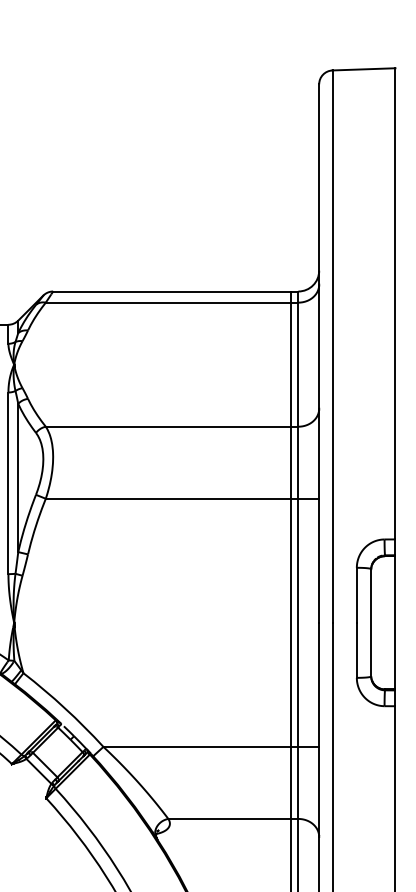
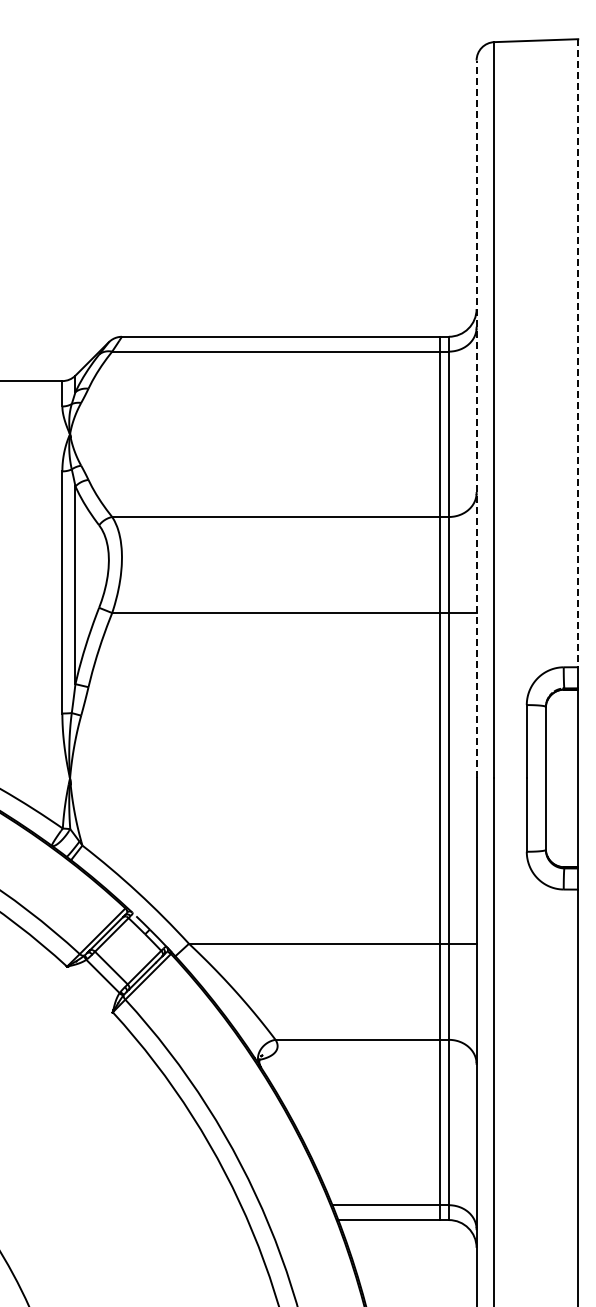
line: (395, 304) -> (578, 353), solid -> dashed
line: (319, 353) -> (476, 419), solid -> dashed

